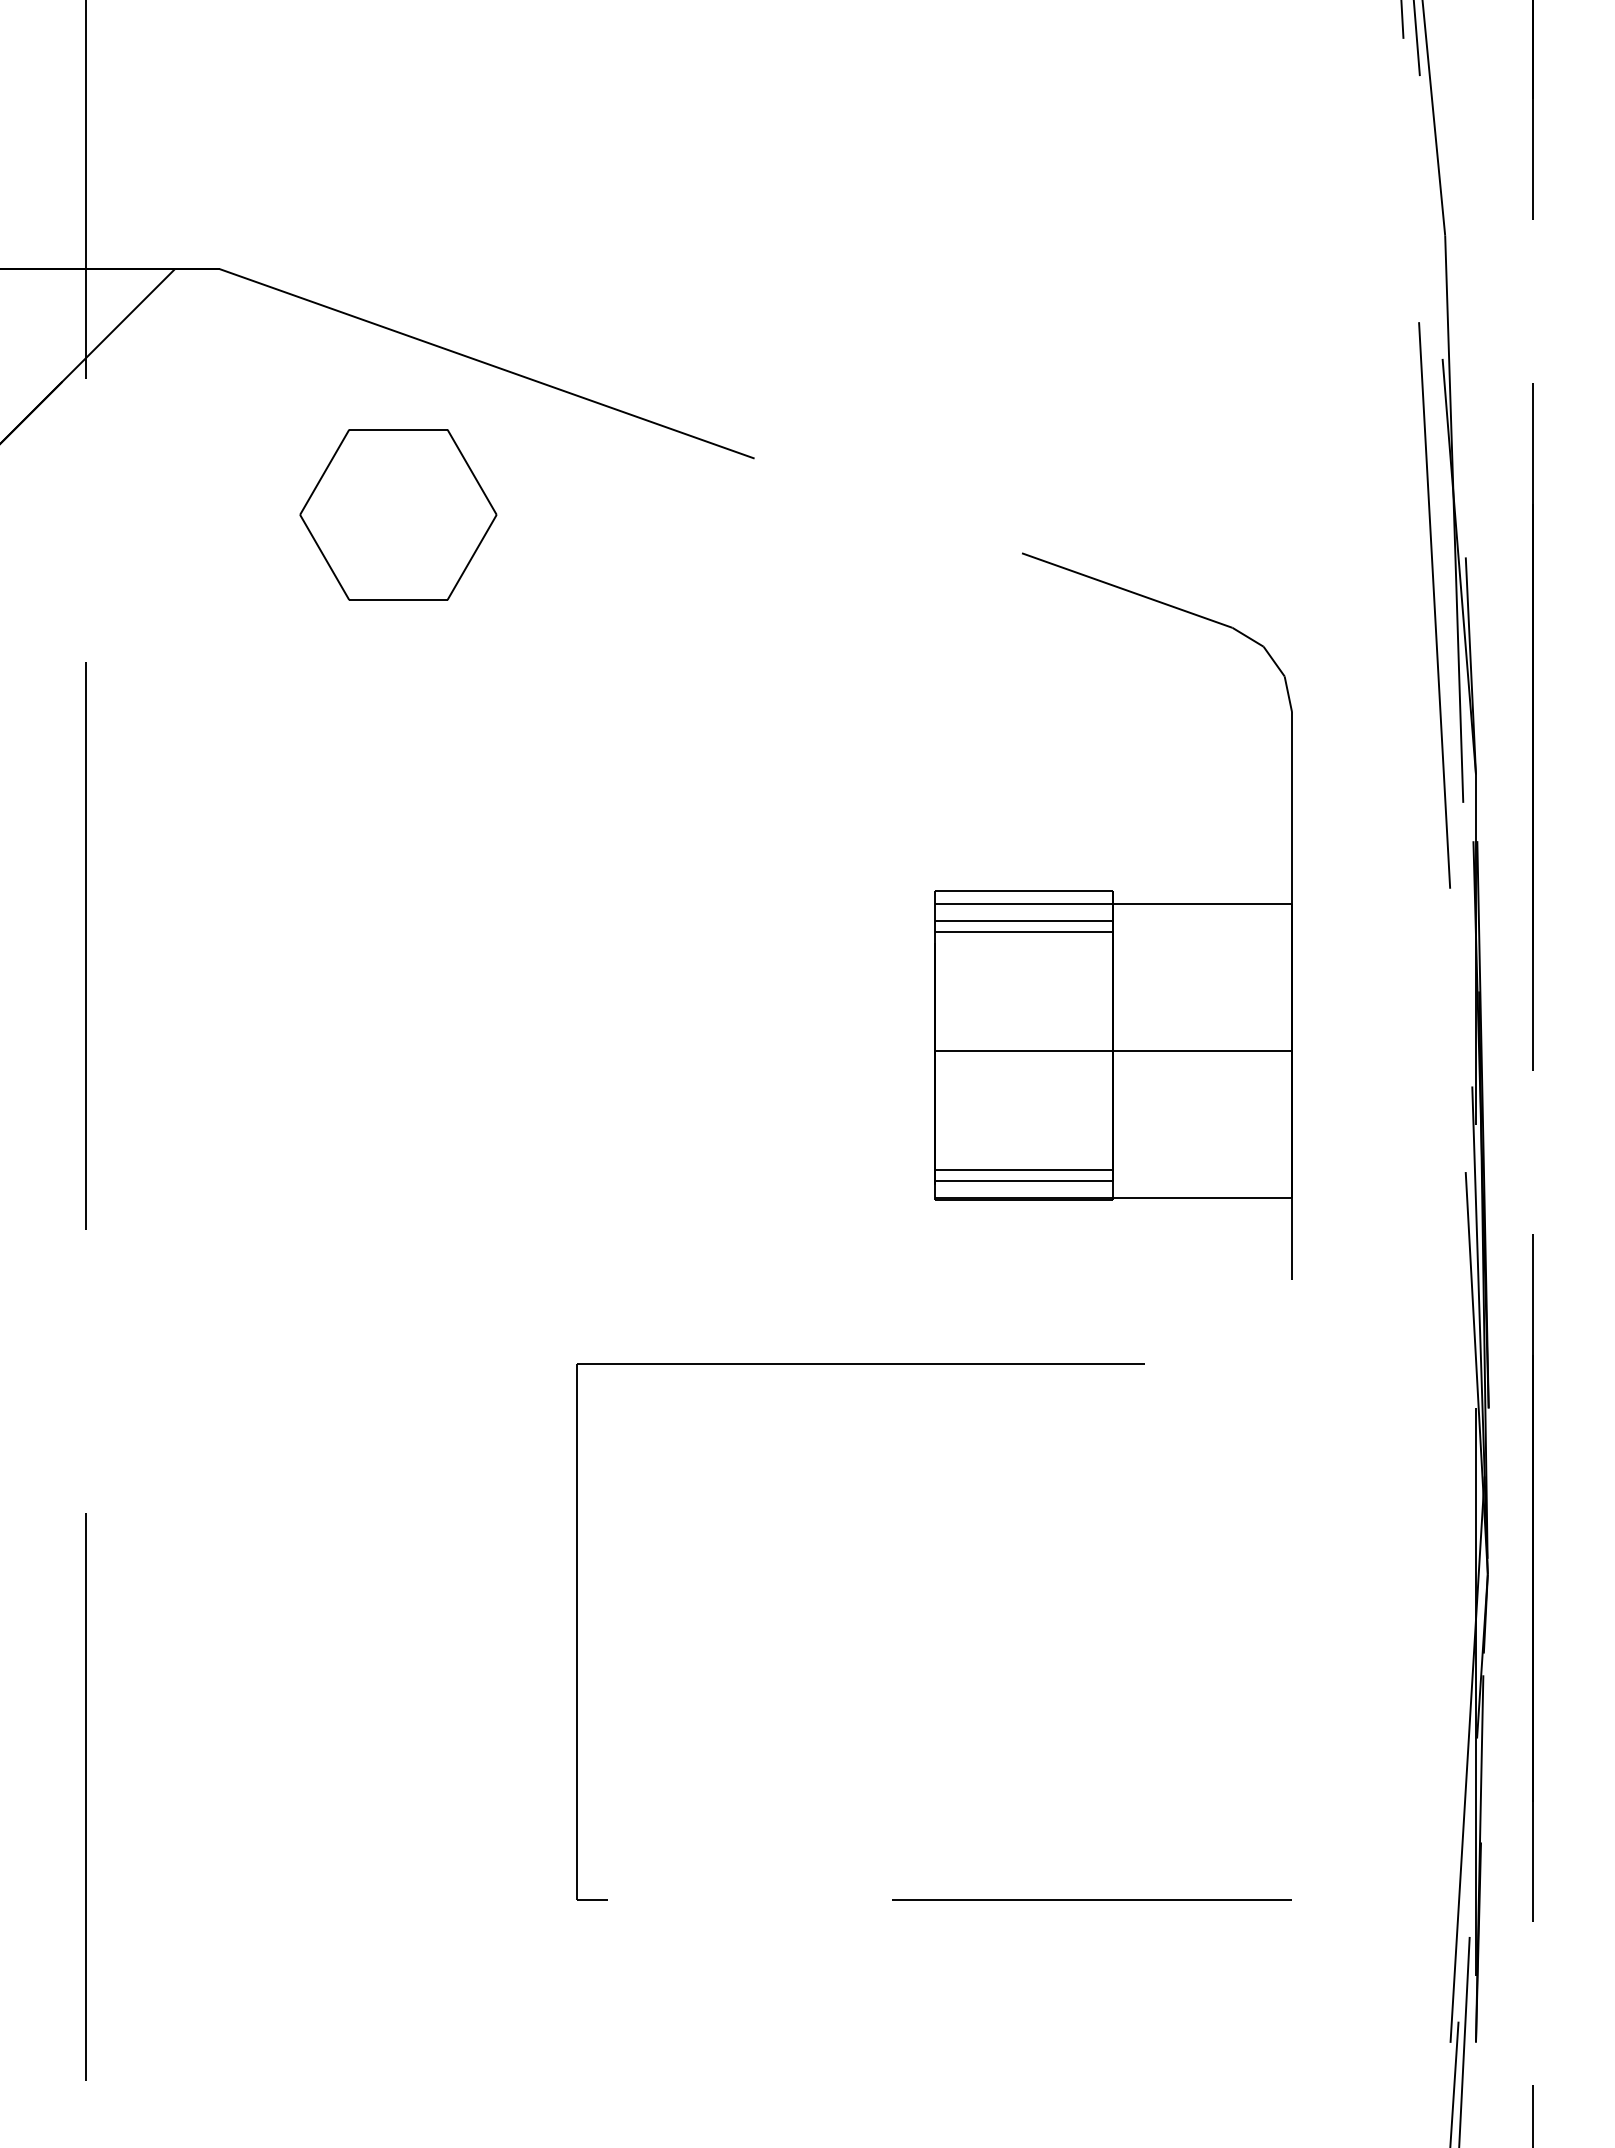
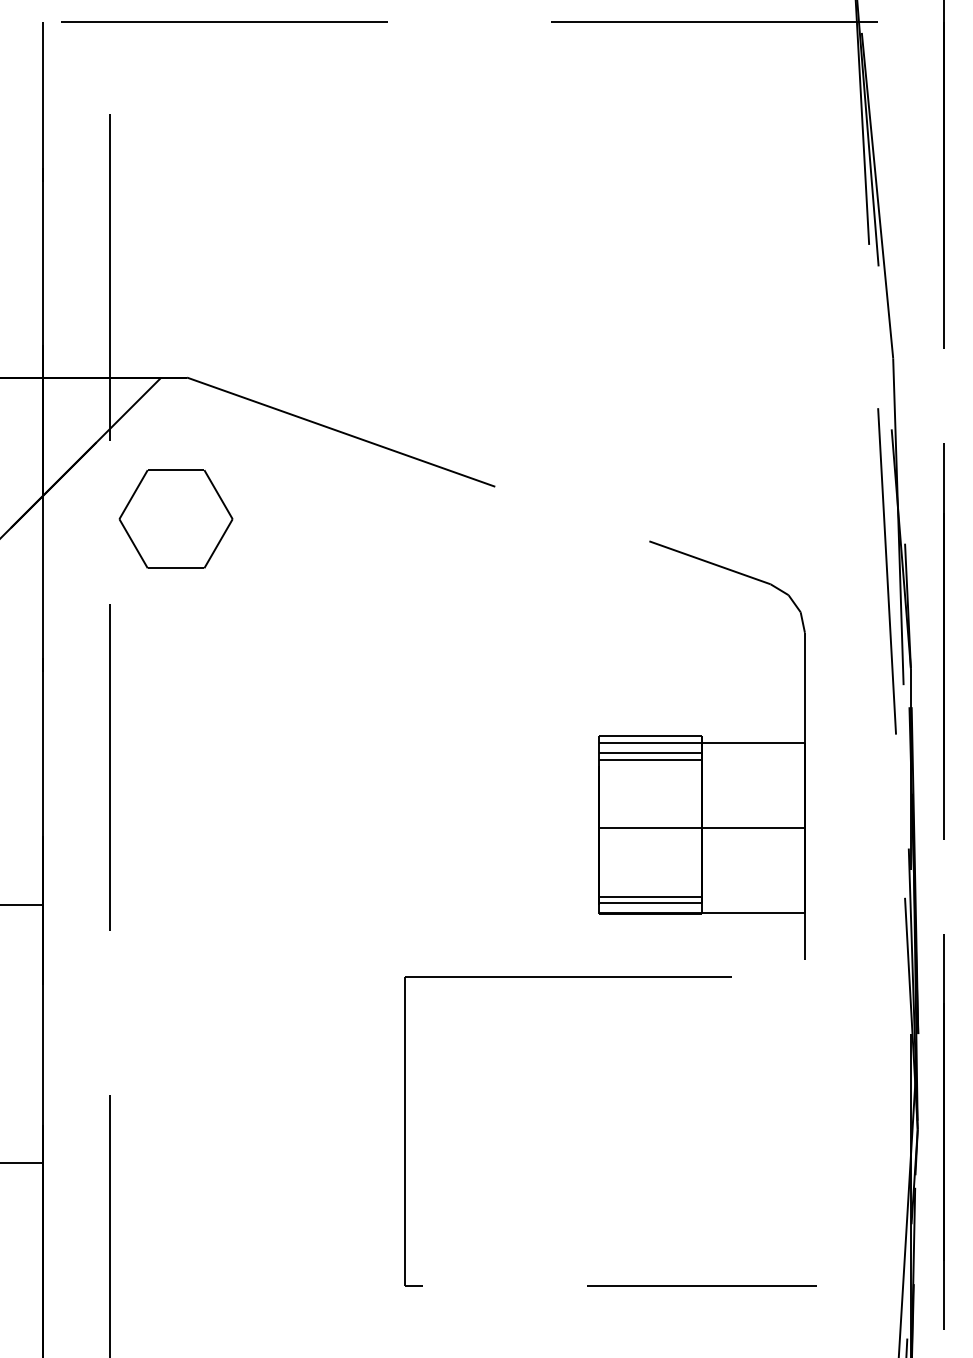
part: (397, 513) -> (175, 518), moved
part: (933, 1364) -> (610, 977), moved

